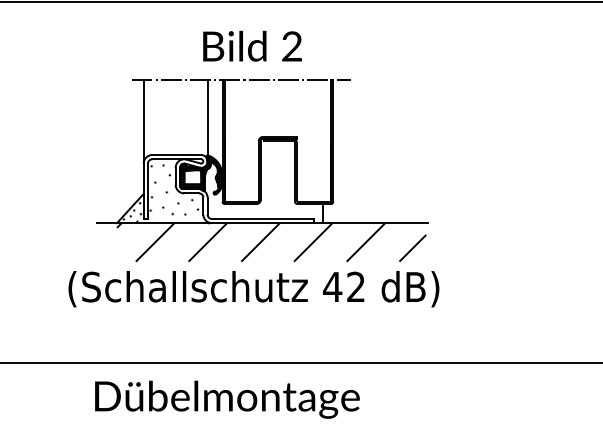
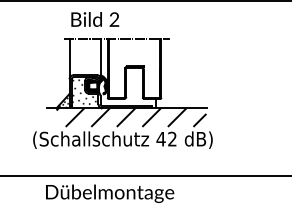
text: (253, 46) -> (95, 19), moved

